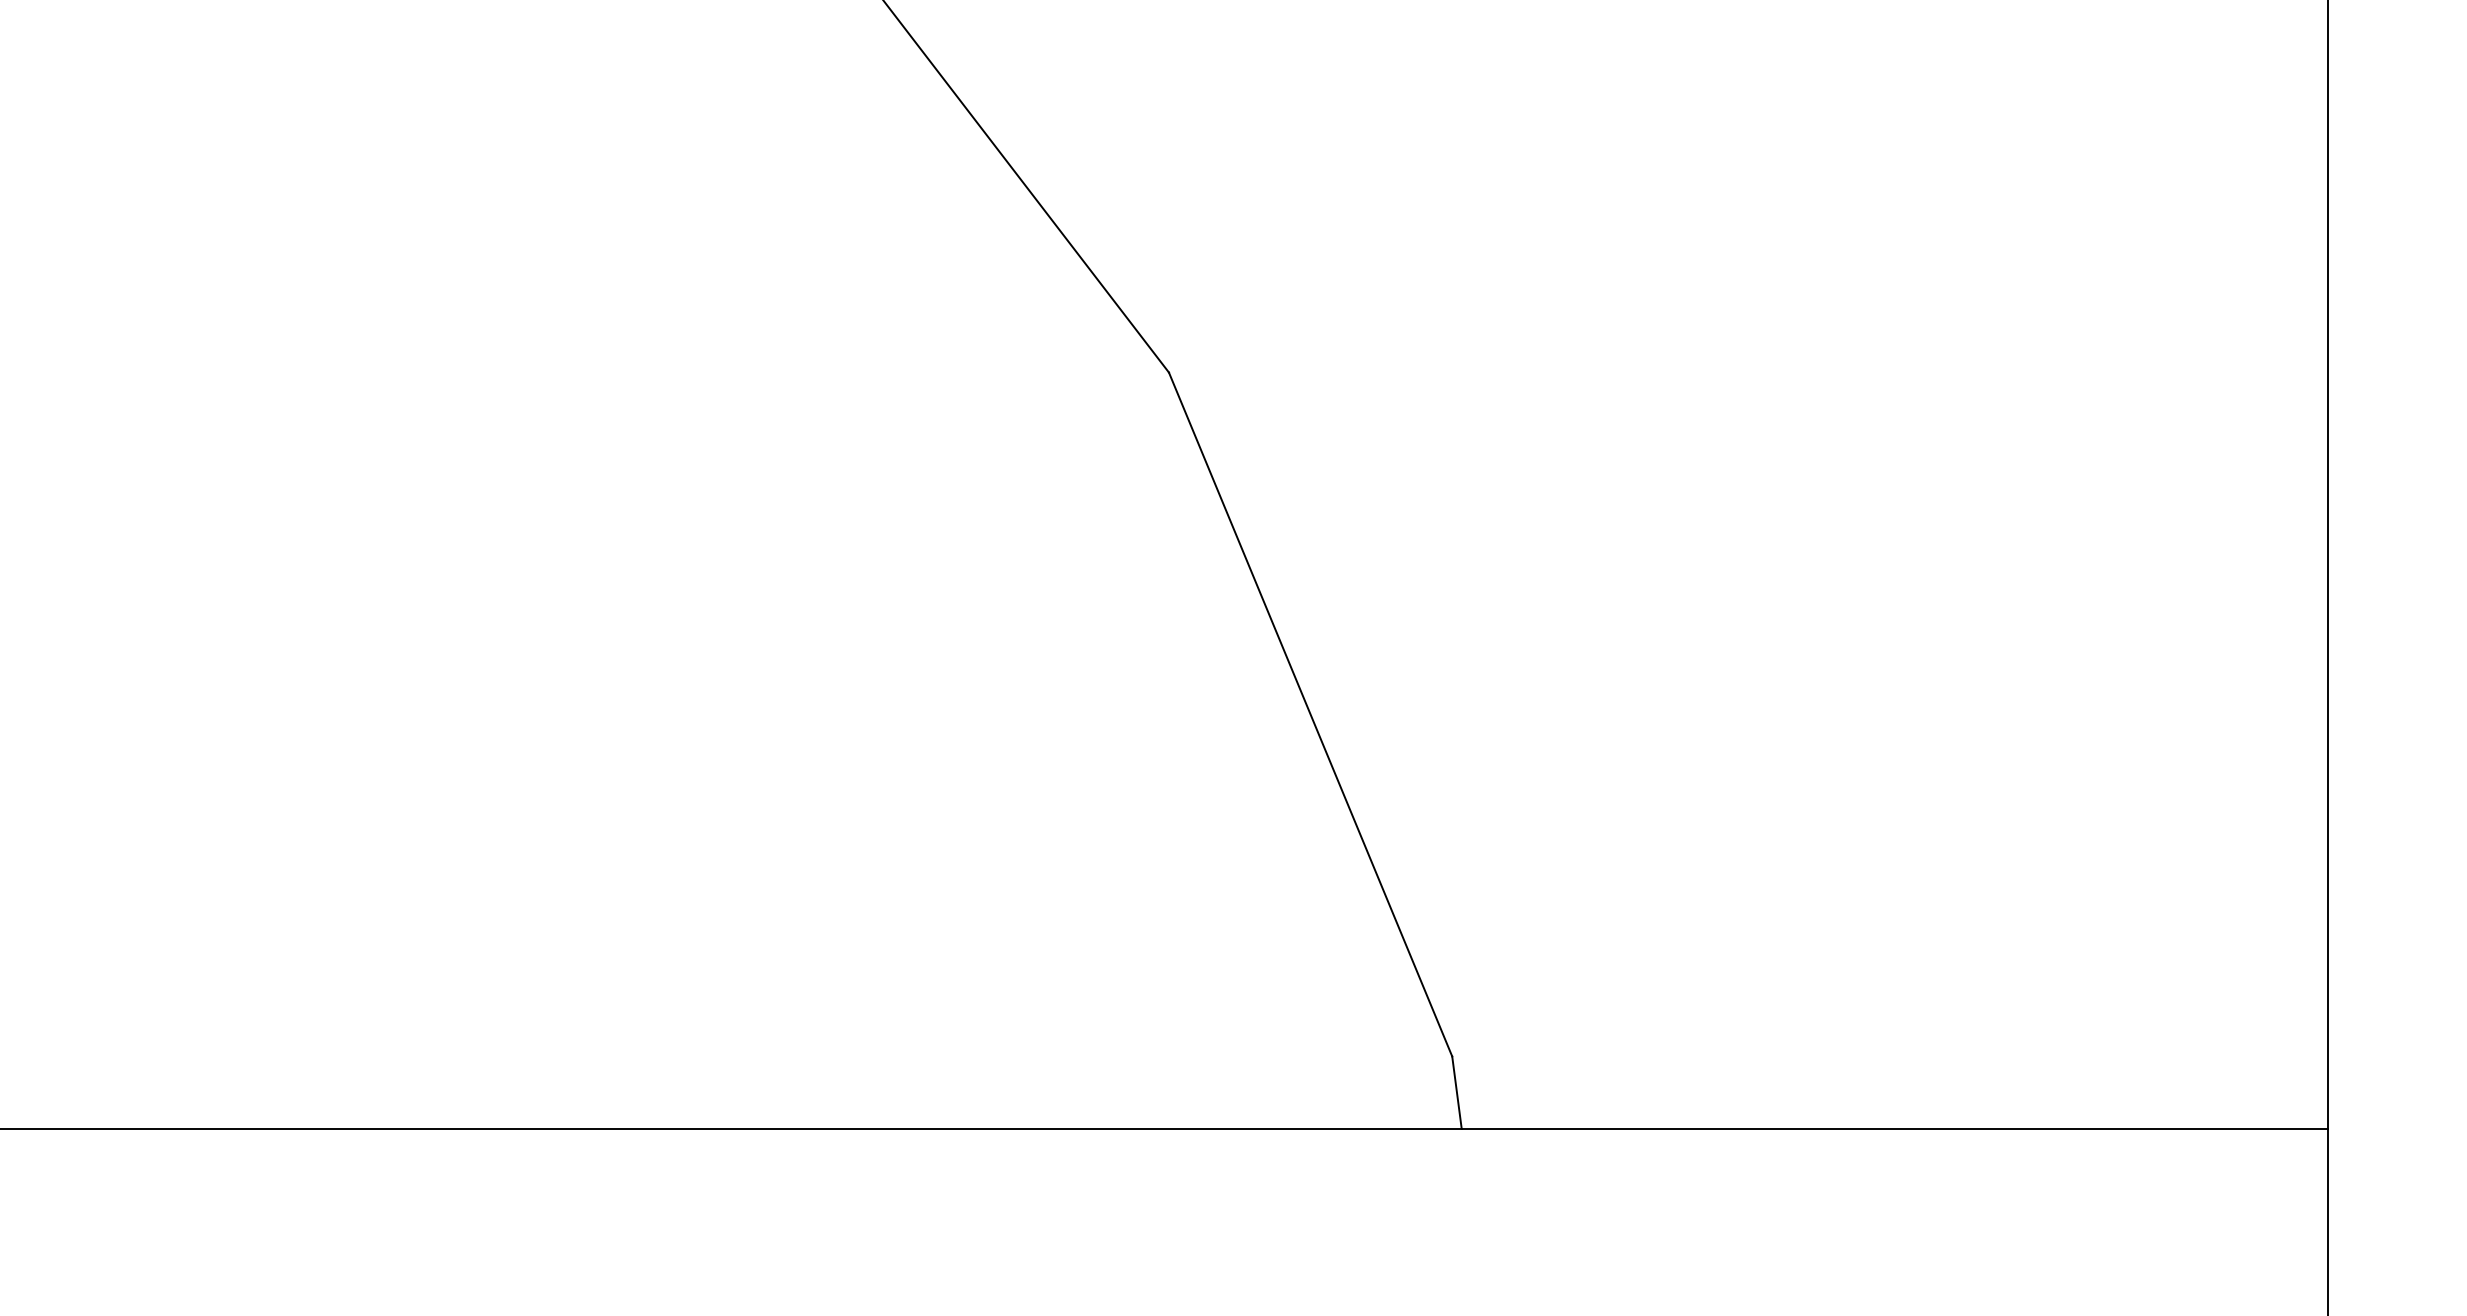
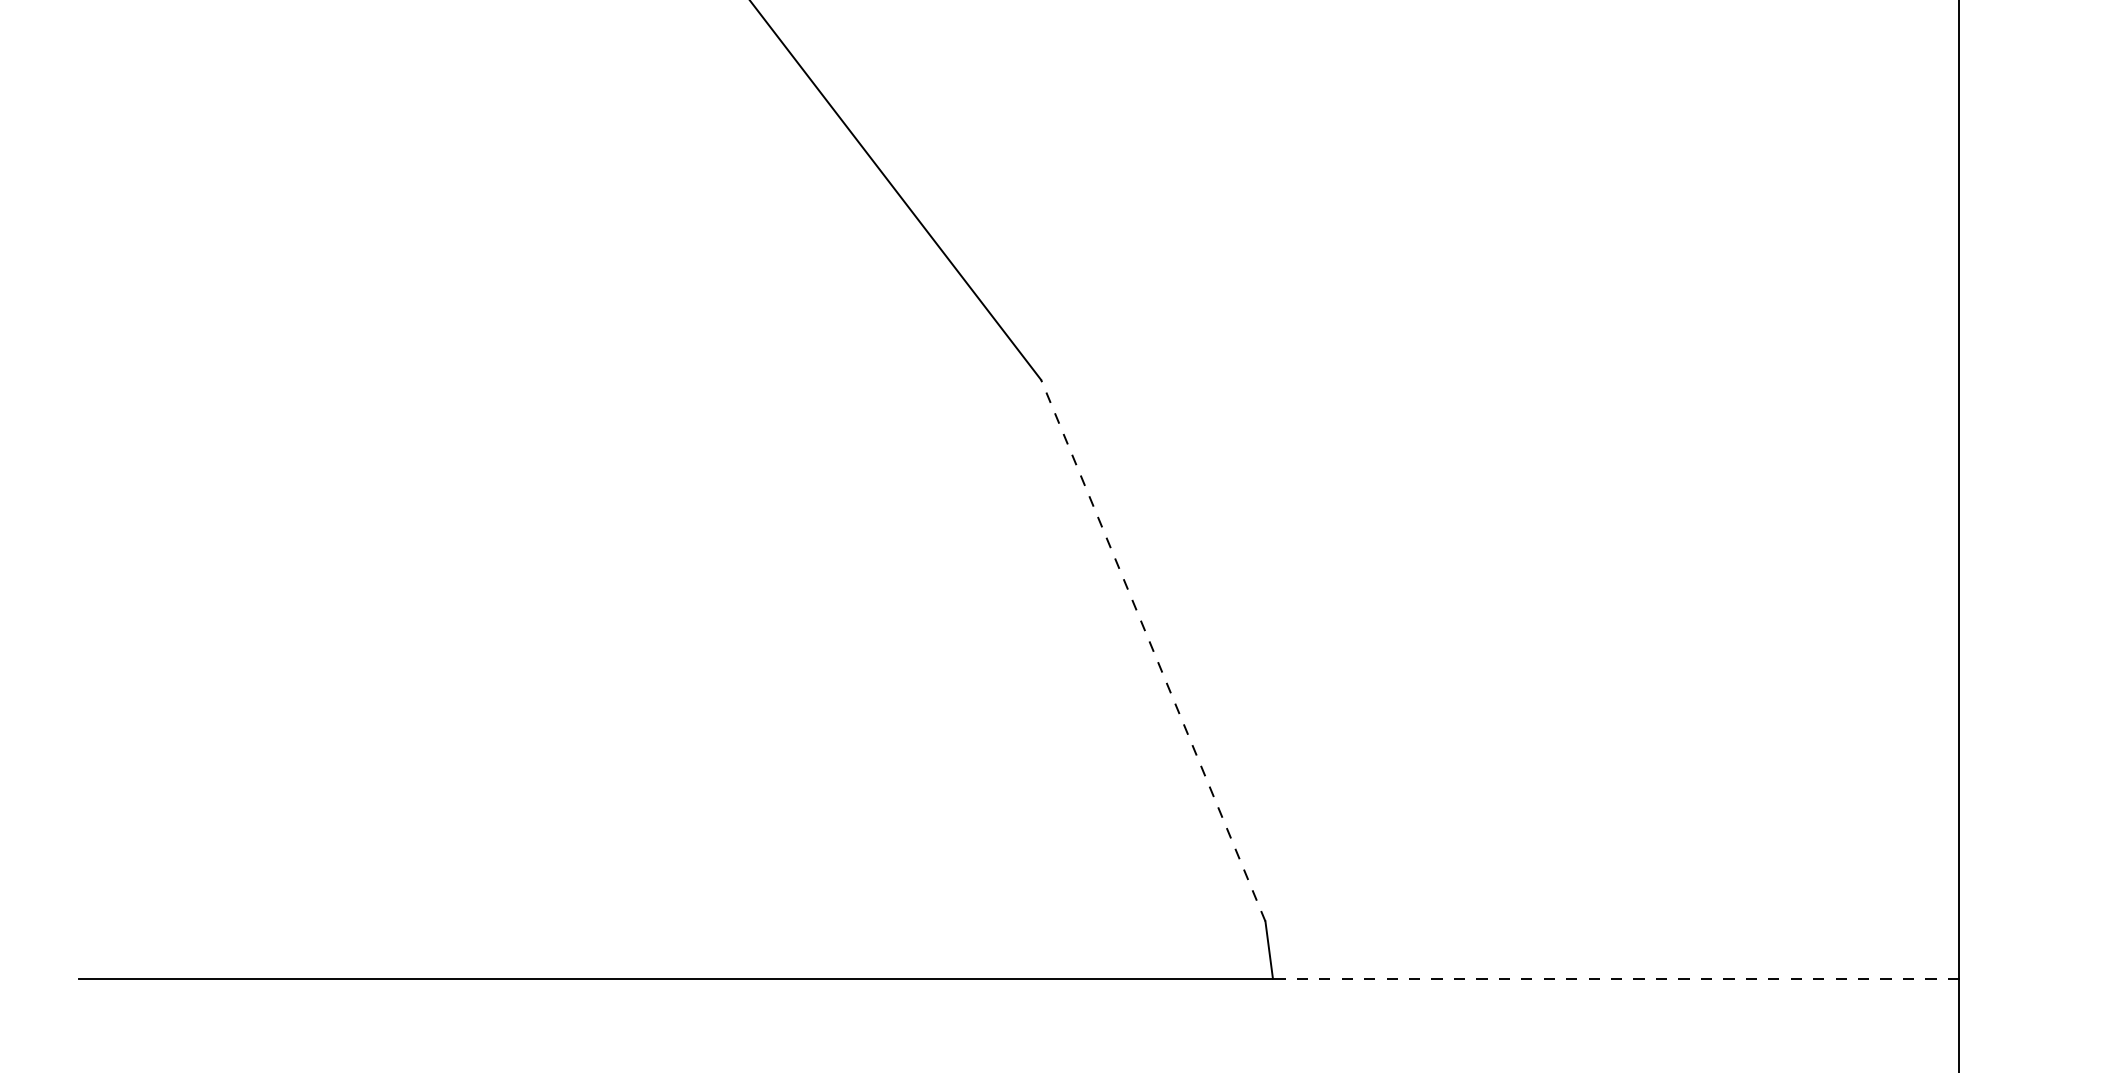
line: (1310, 714) -> (1153, 650), solid -> dashed
line: (1894, 1128) -> (1615, 978), solid -> dashed

